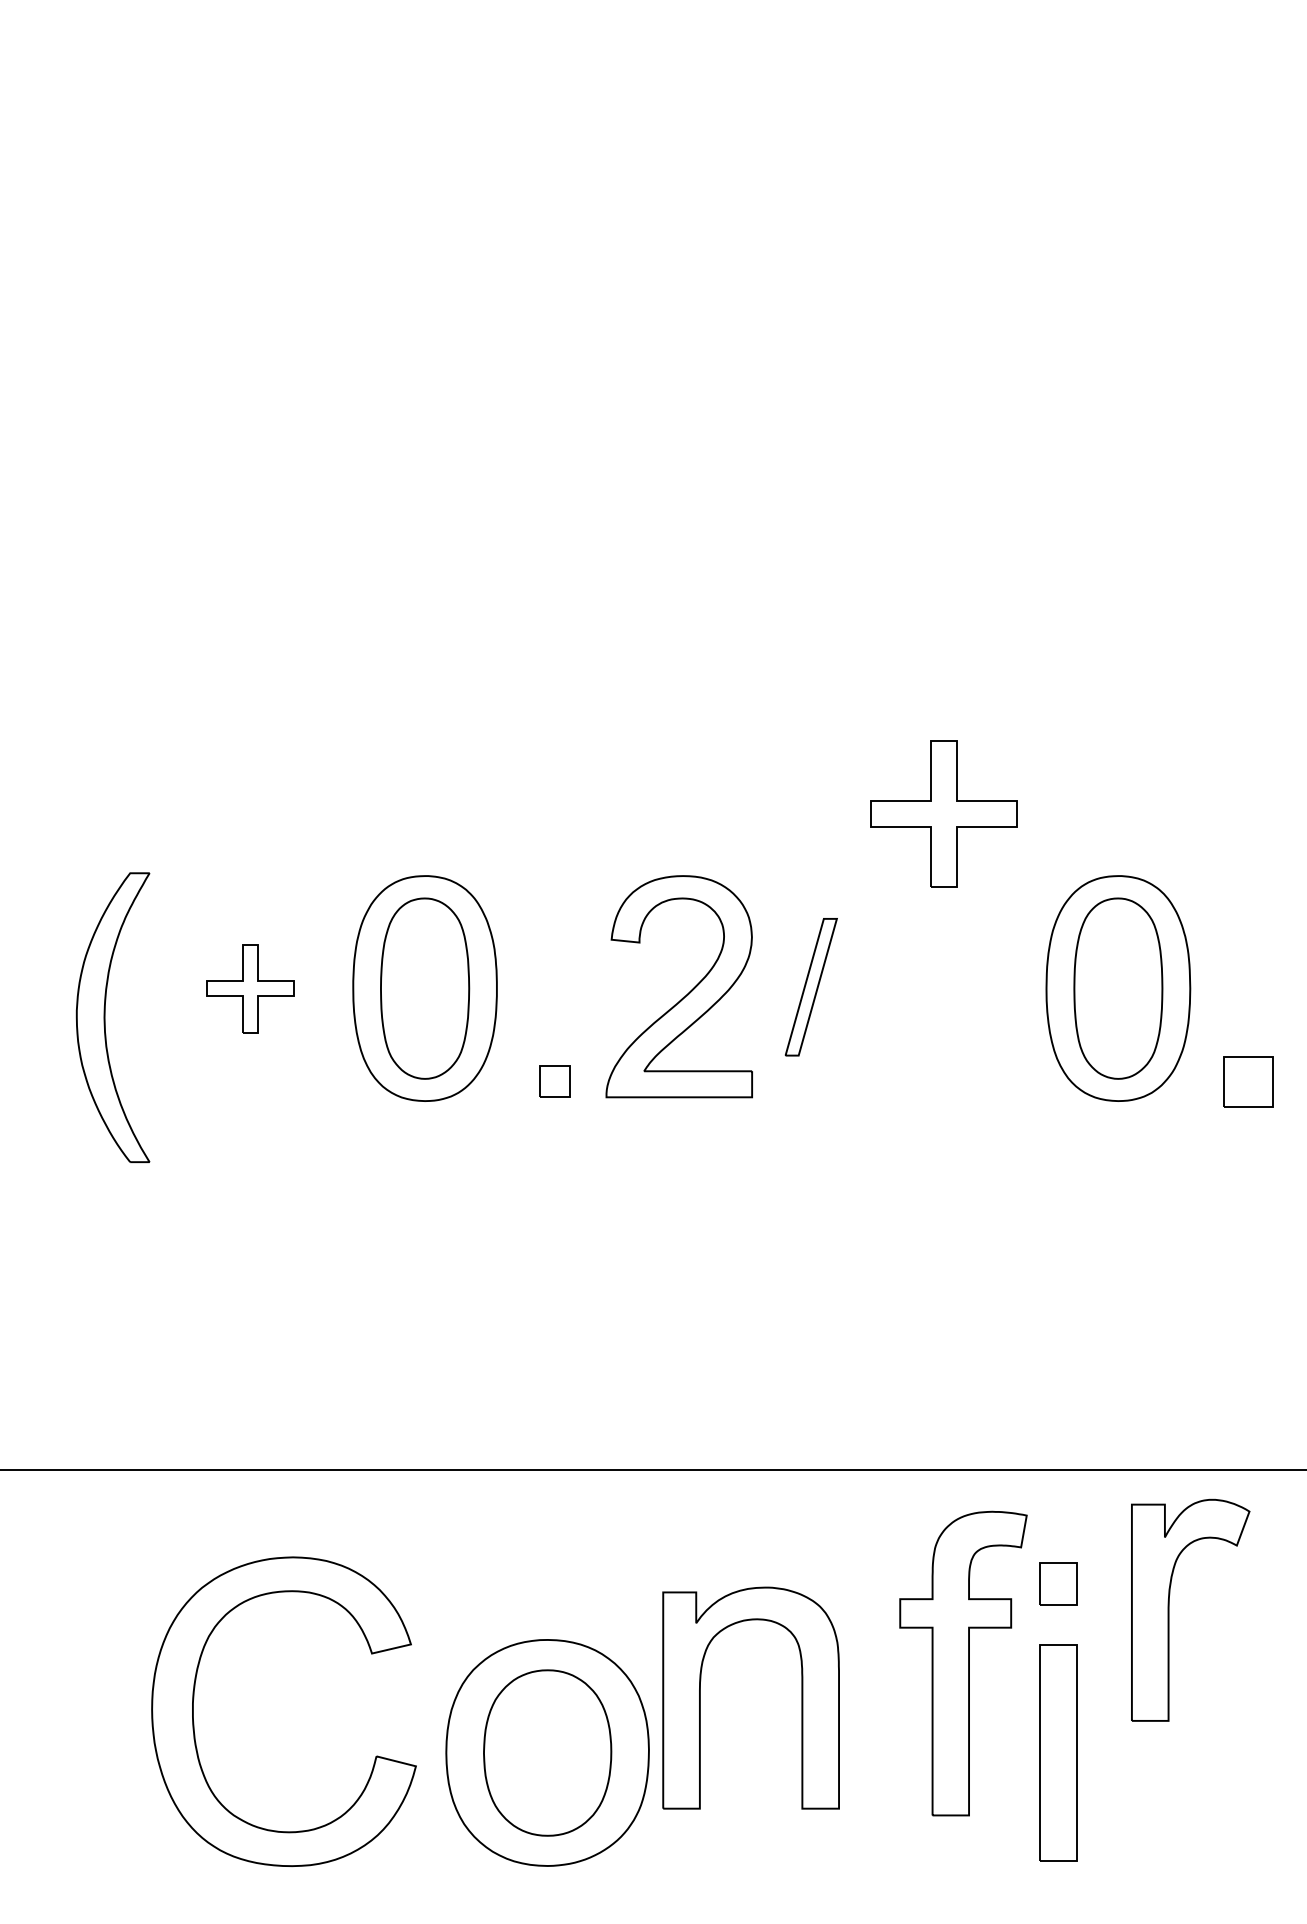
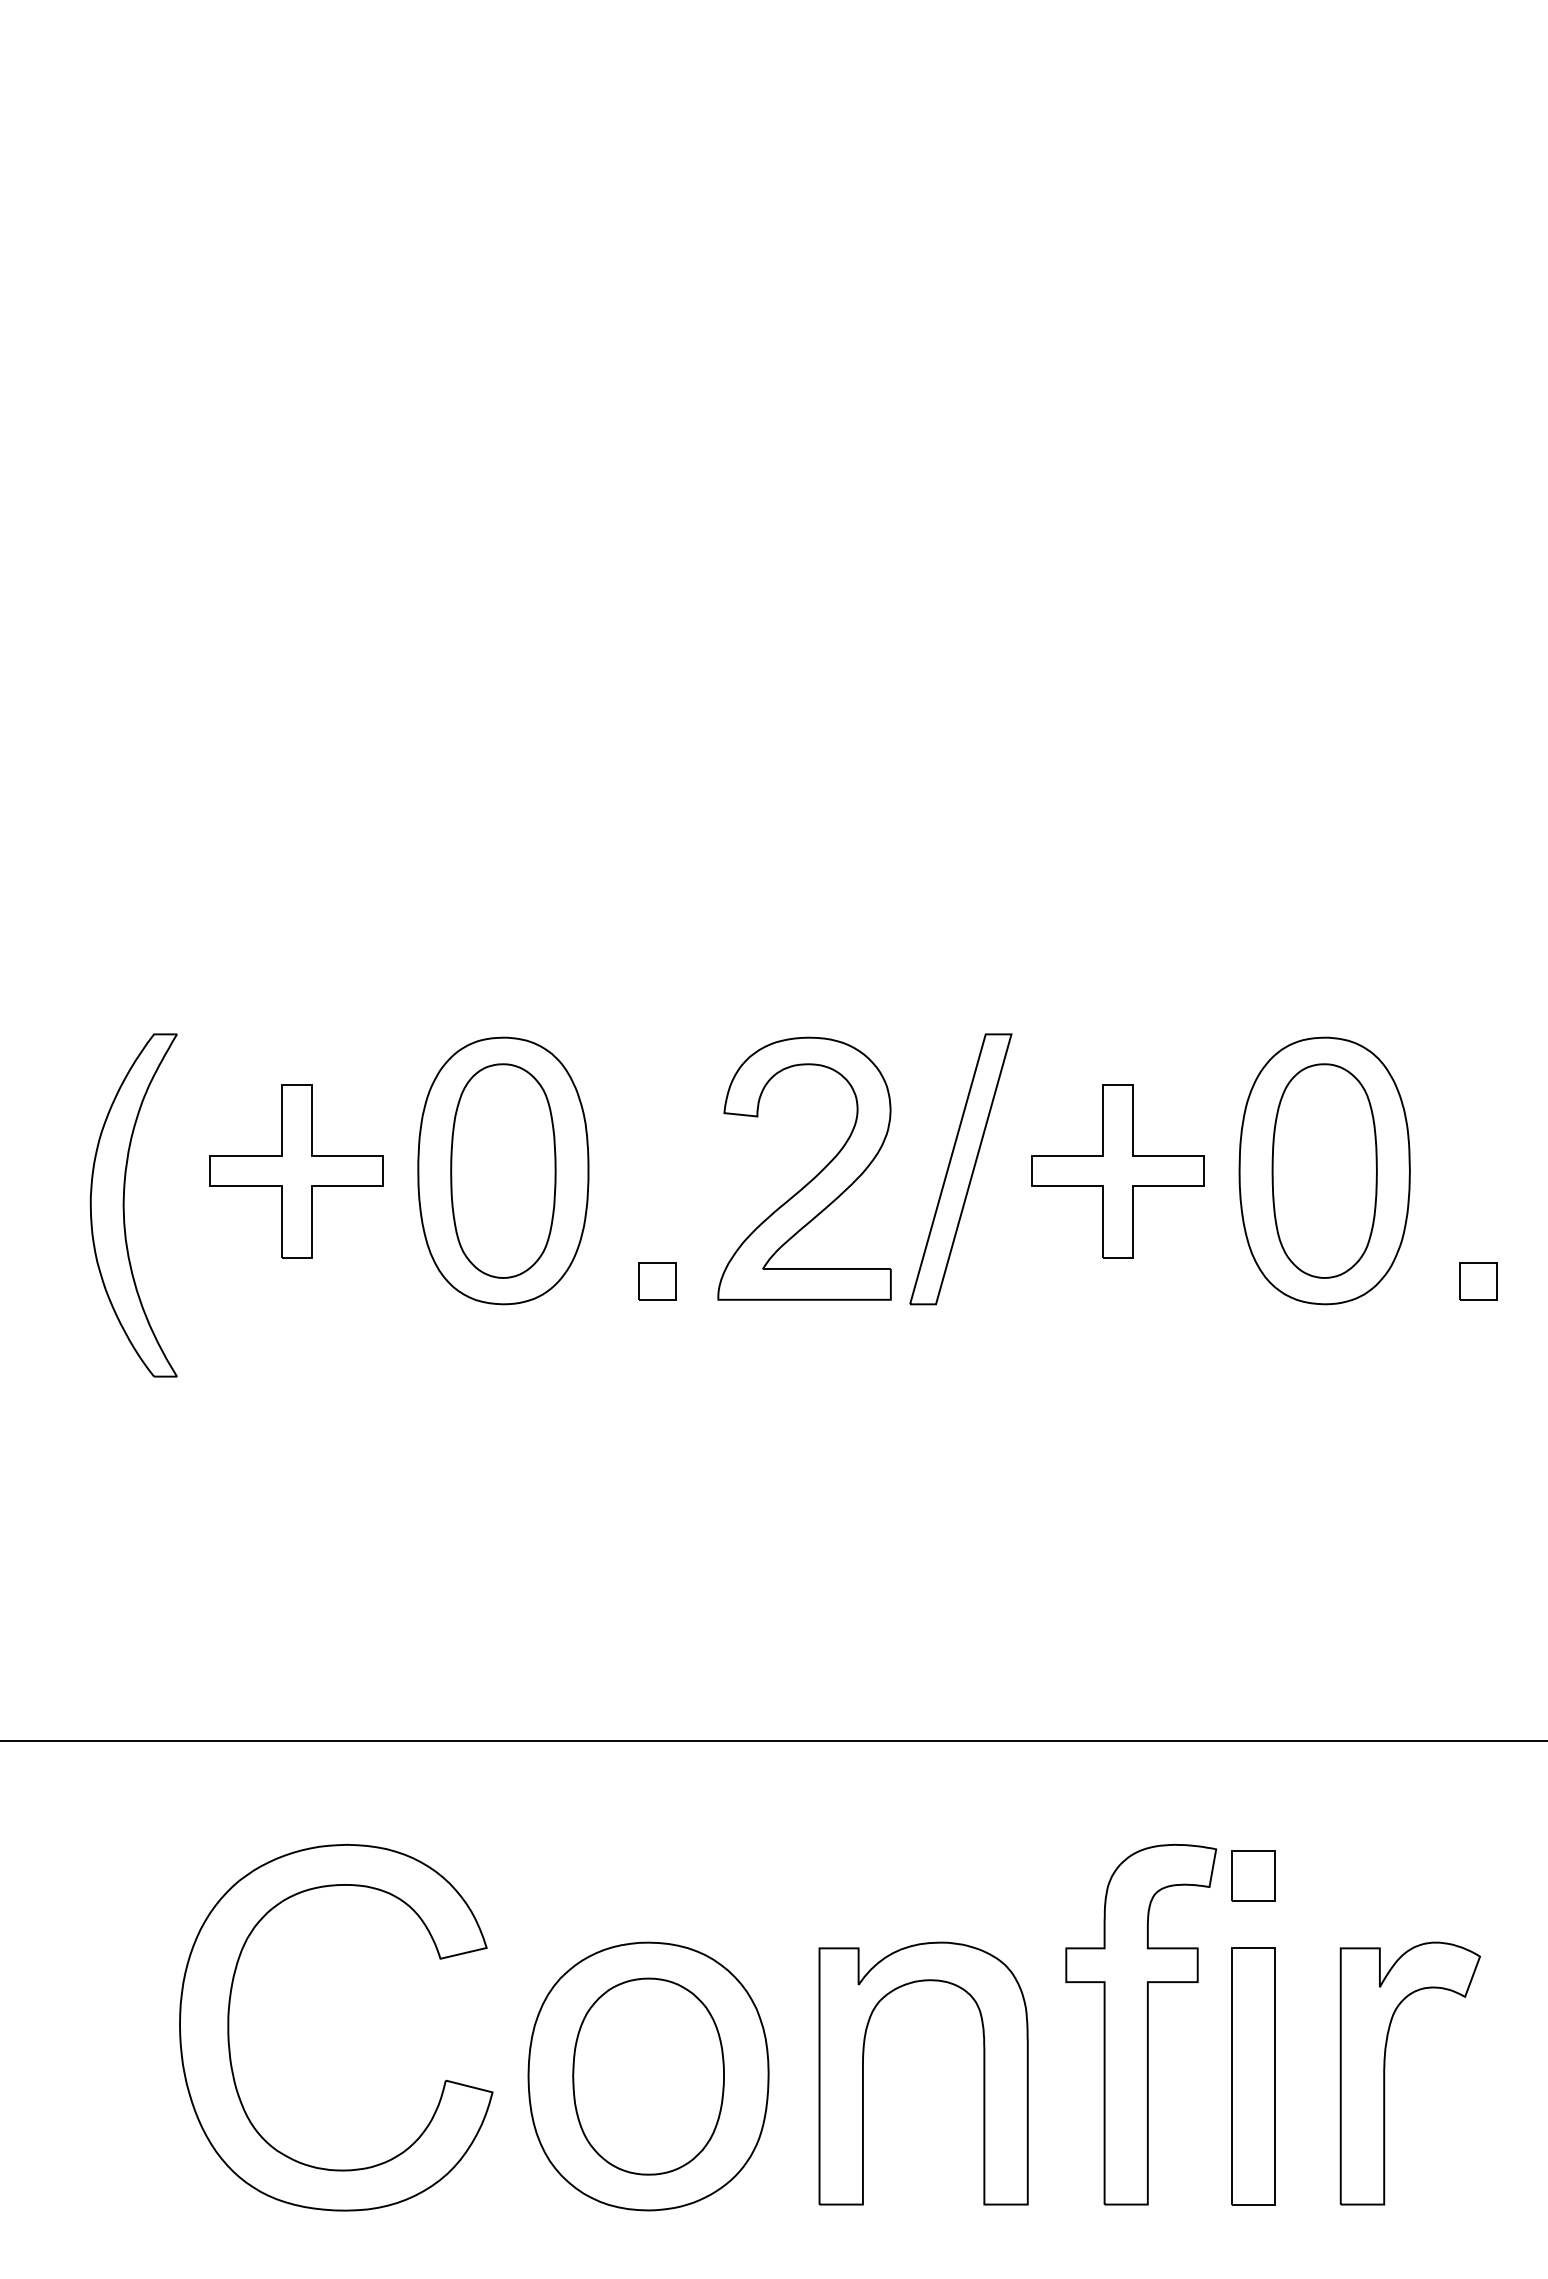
part: (943, 814) -> (1117, 1171), moved
part: (810, 987) -> (960, 1169), size x1.67
part: (250, 989) -> (296, 1171), size x1.67
part: (1248, 1081) -> (1478, 1281), size x0.62
part: (1169, 1610) -> (1385, 2073), moved
part: (963, 1663) -> (1141, 2024), moved
part: (700, 1698) -> (863, 2073), moved

